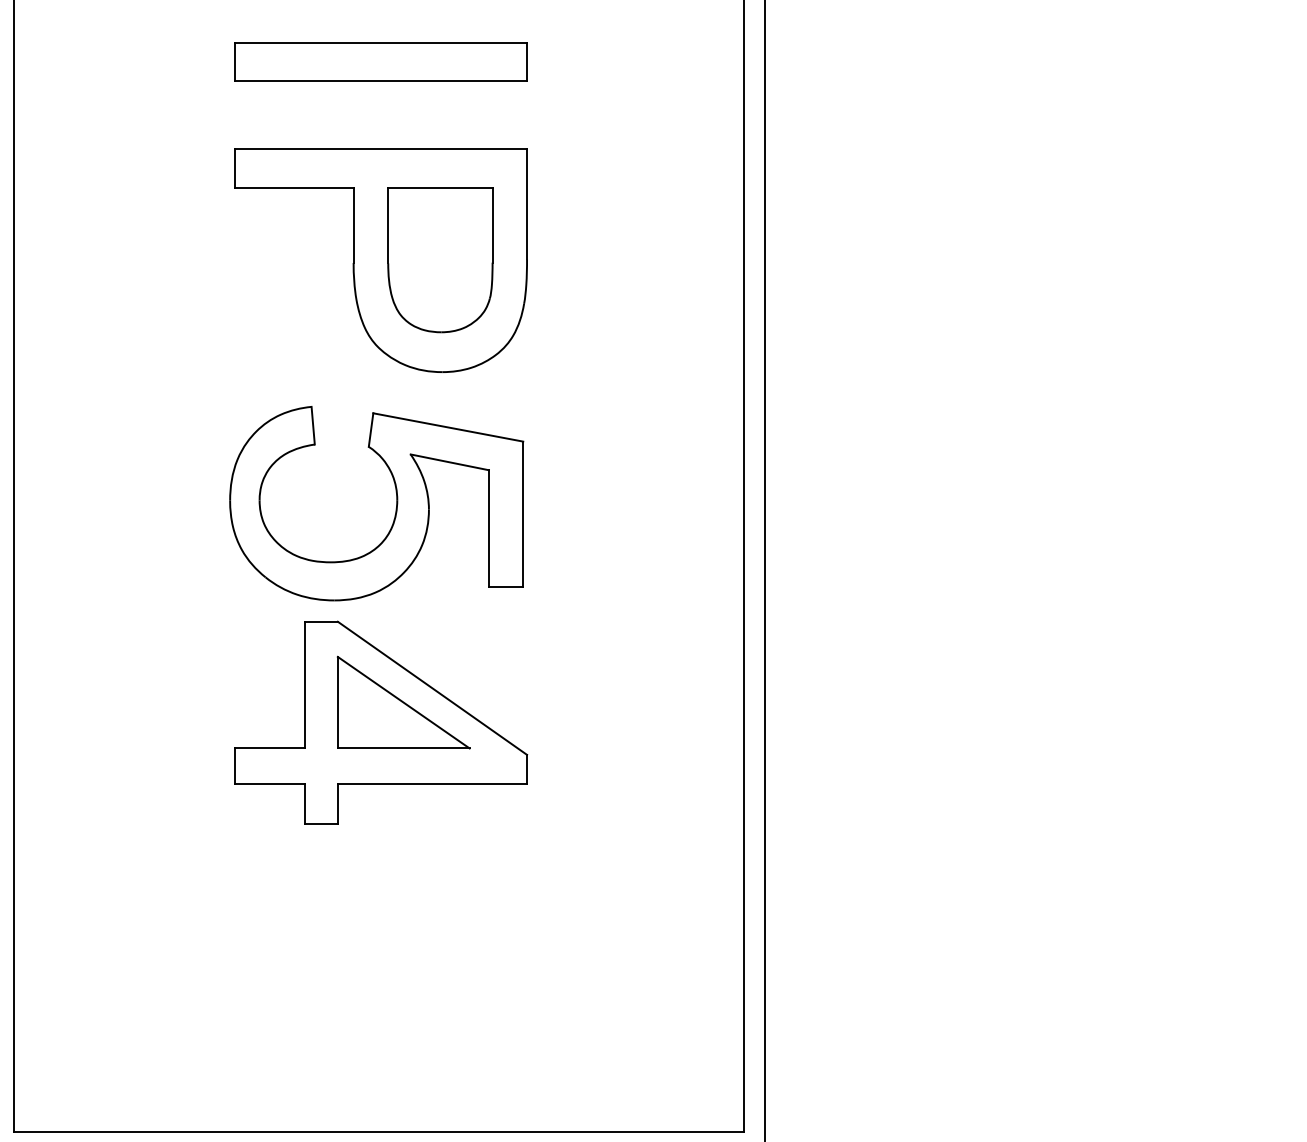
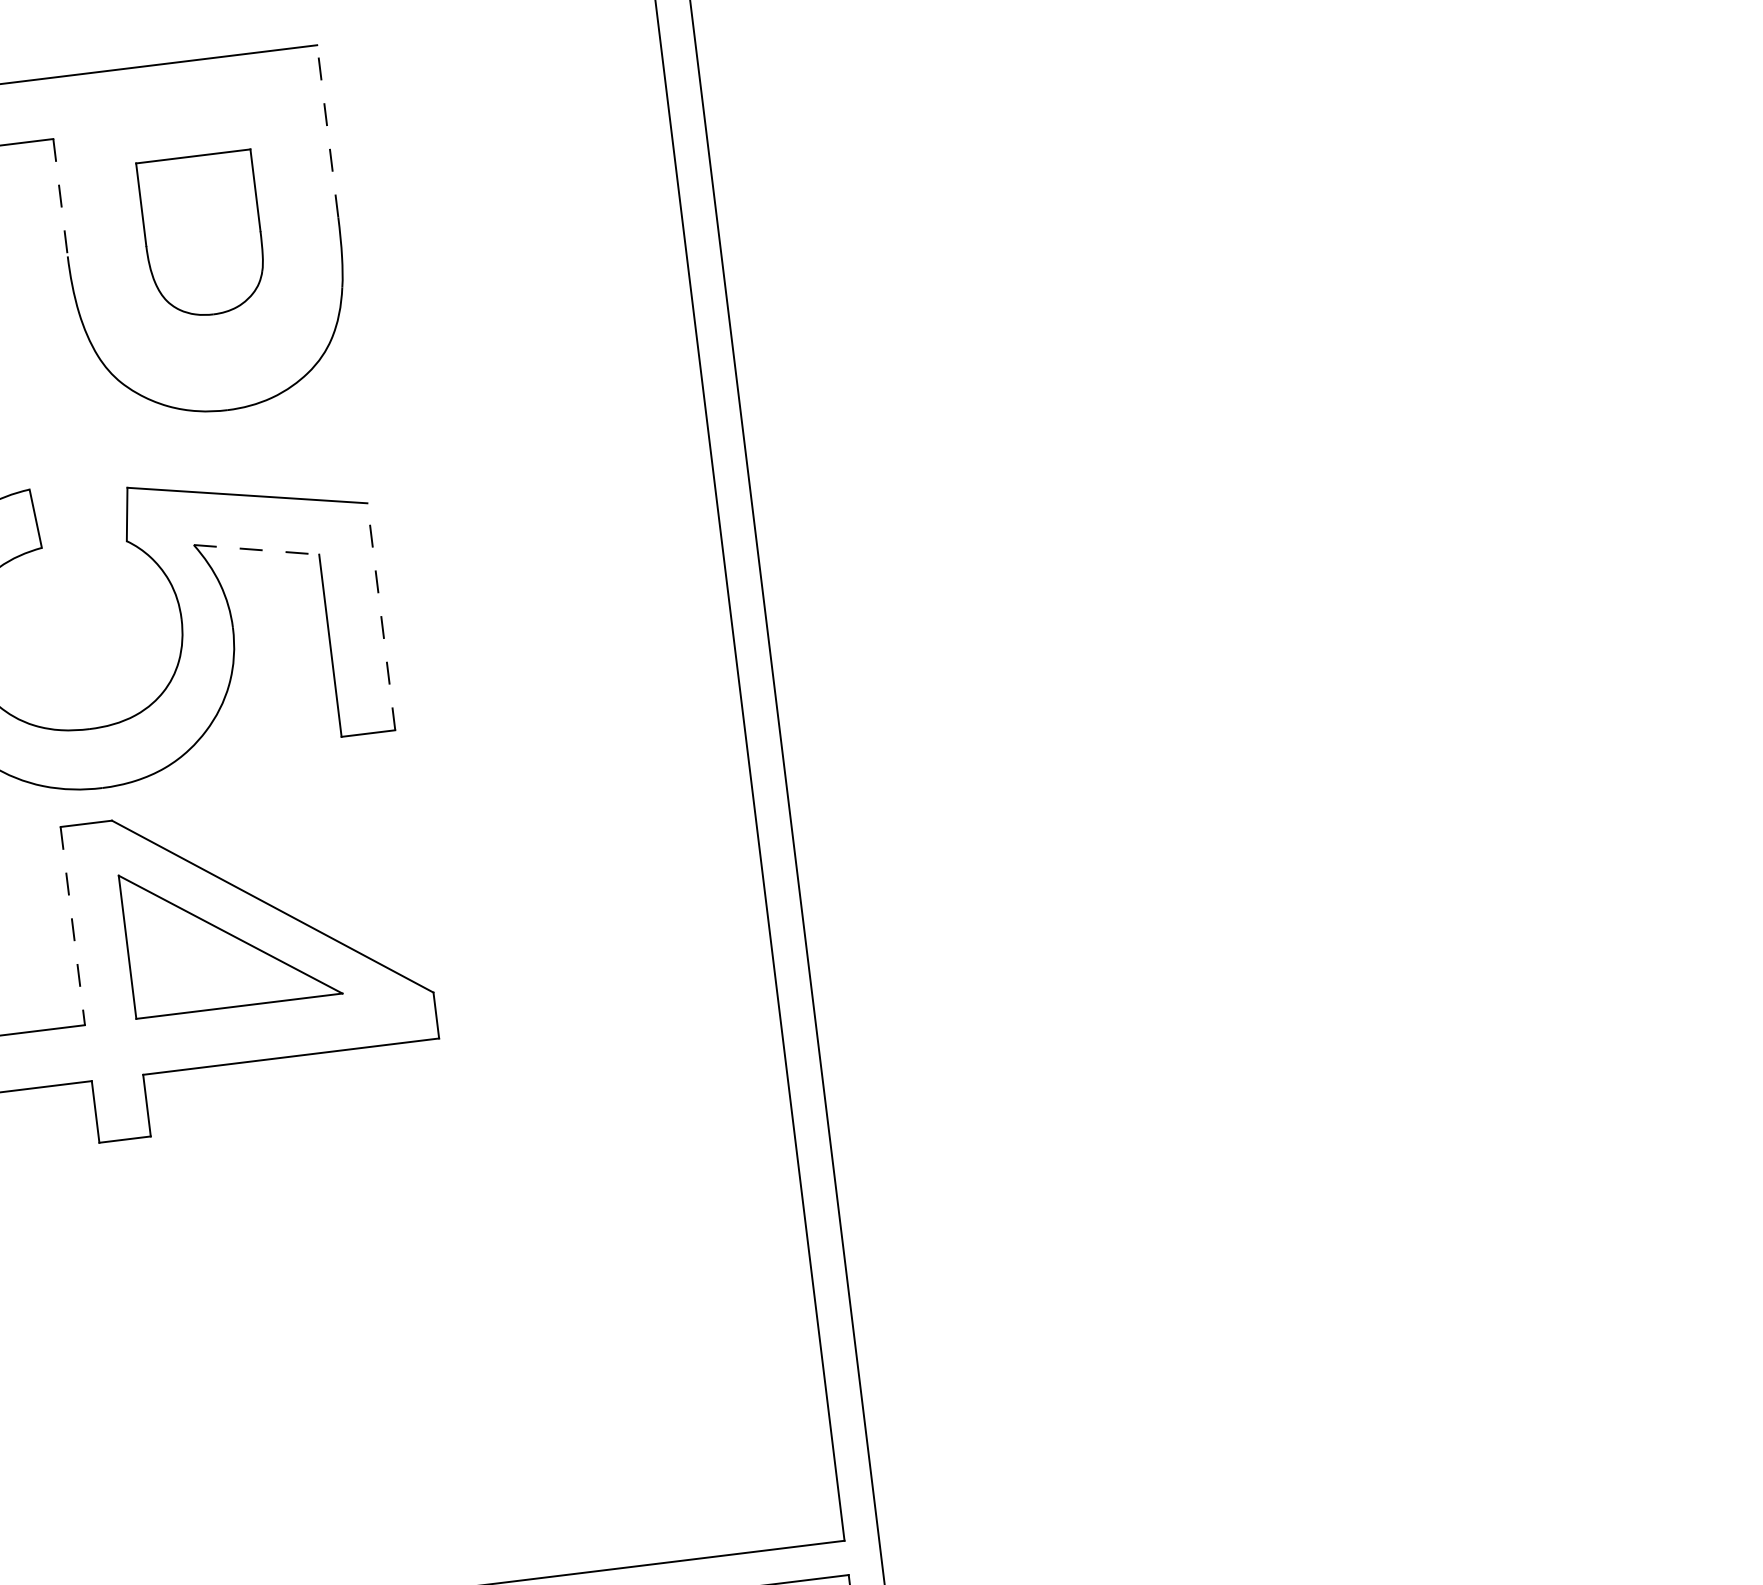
line: (527, 203) -> (328, 130), solid -> dashed
line: (353, 225) -> (60, 197), solid -> dashed
part: (440, 260) -> (203, 235), size x0.7
line: (449, 462) -> (256, 550), solid -> dashed
line: (523, 514) -> (381, 617), solid -> dashed
line: (305, 685) -> (73, 926), solid -> dashed

